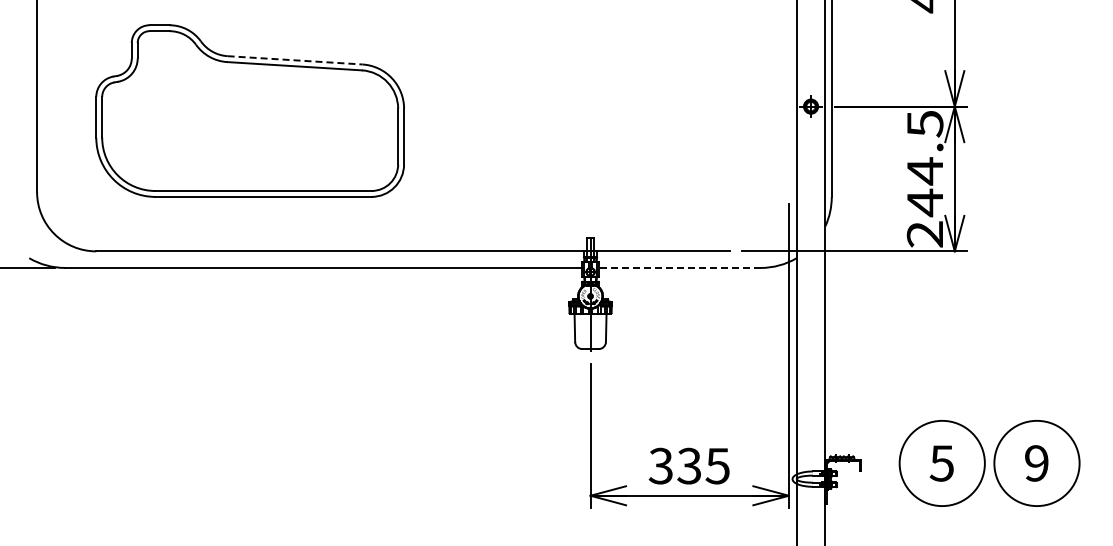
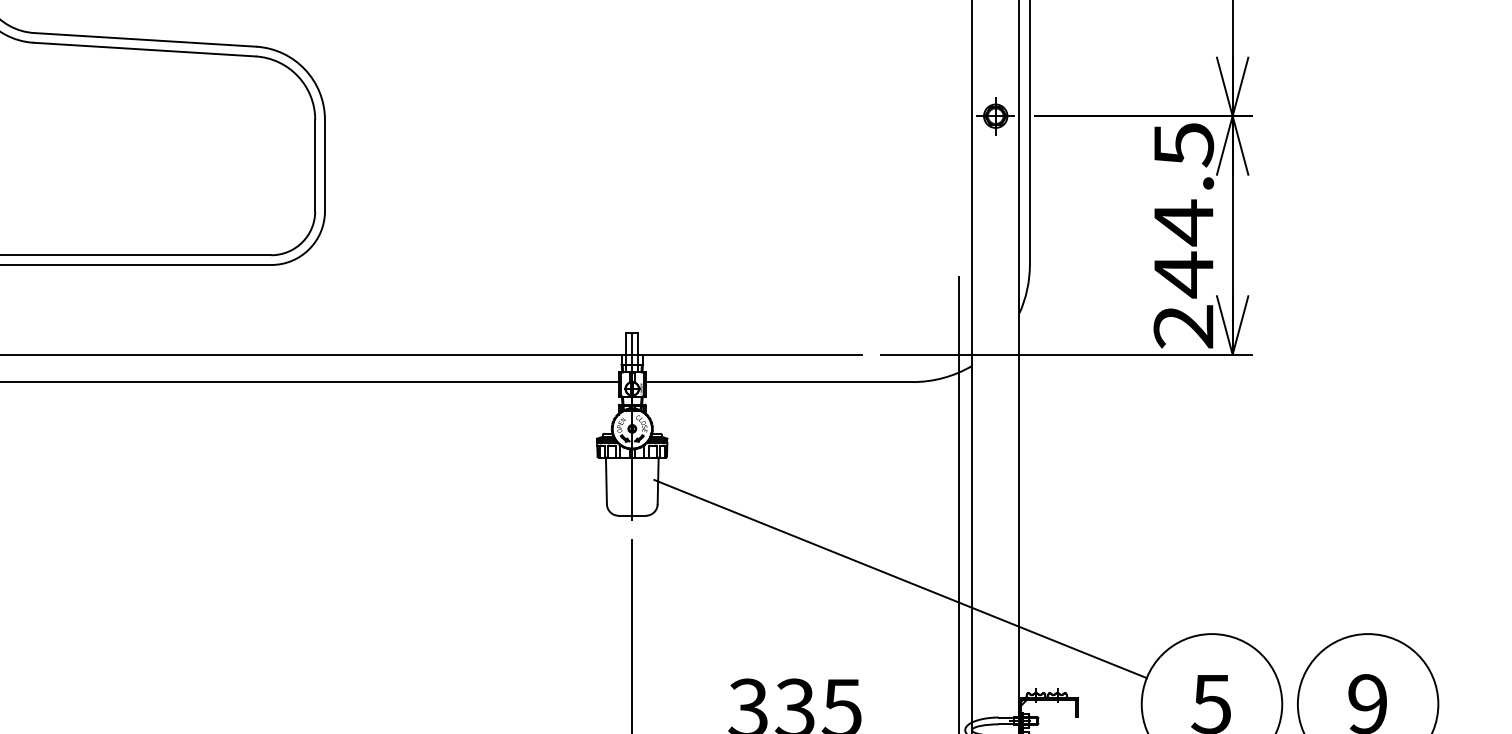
line: (295, 60) -> (145, 40), dashed -> solid
line: (679, 267) -> (778, 381), dashed -> solid
line: (752, 387) -> (899, 579), added

